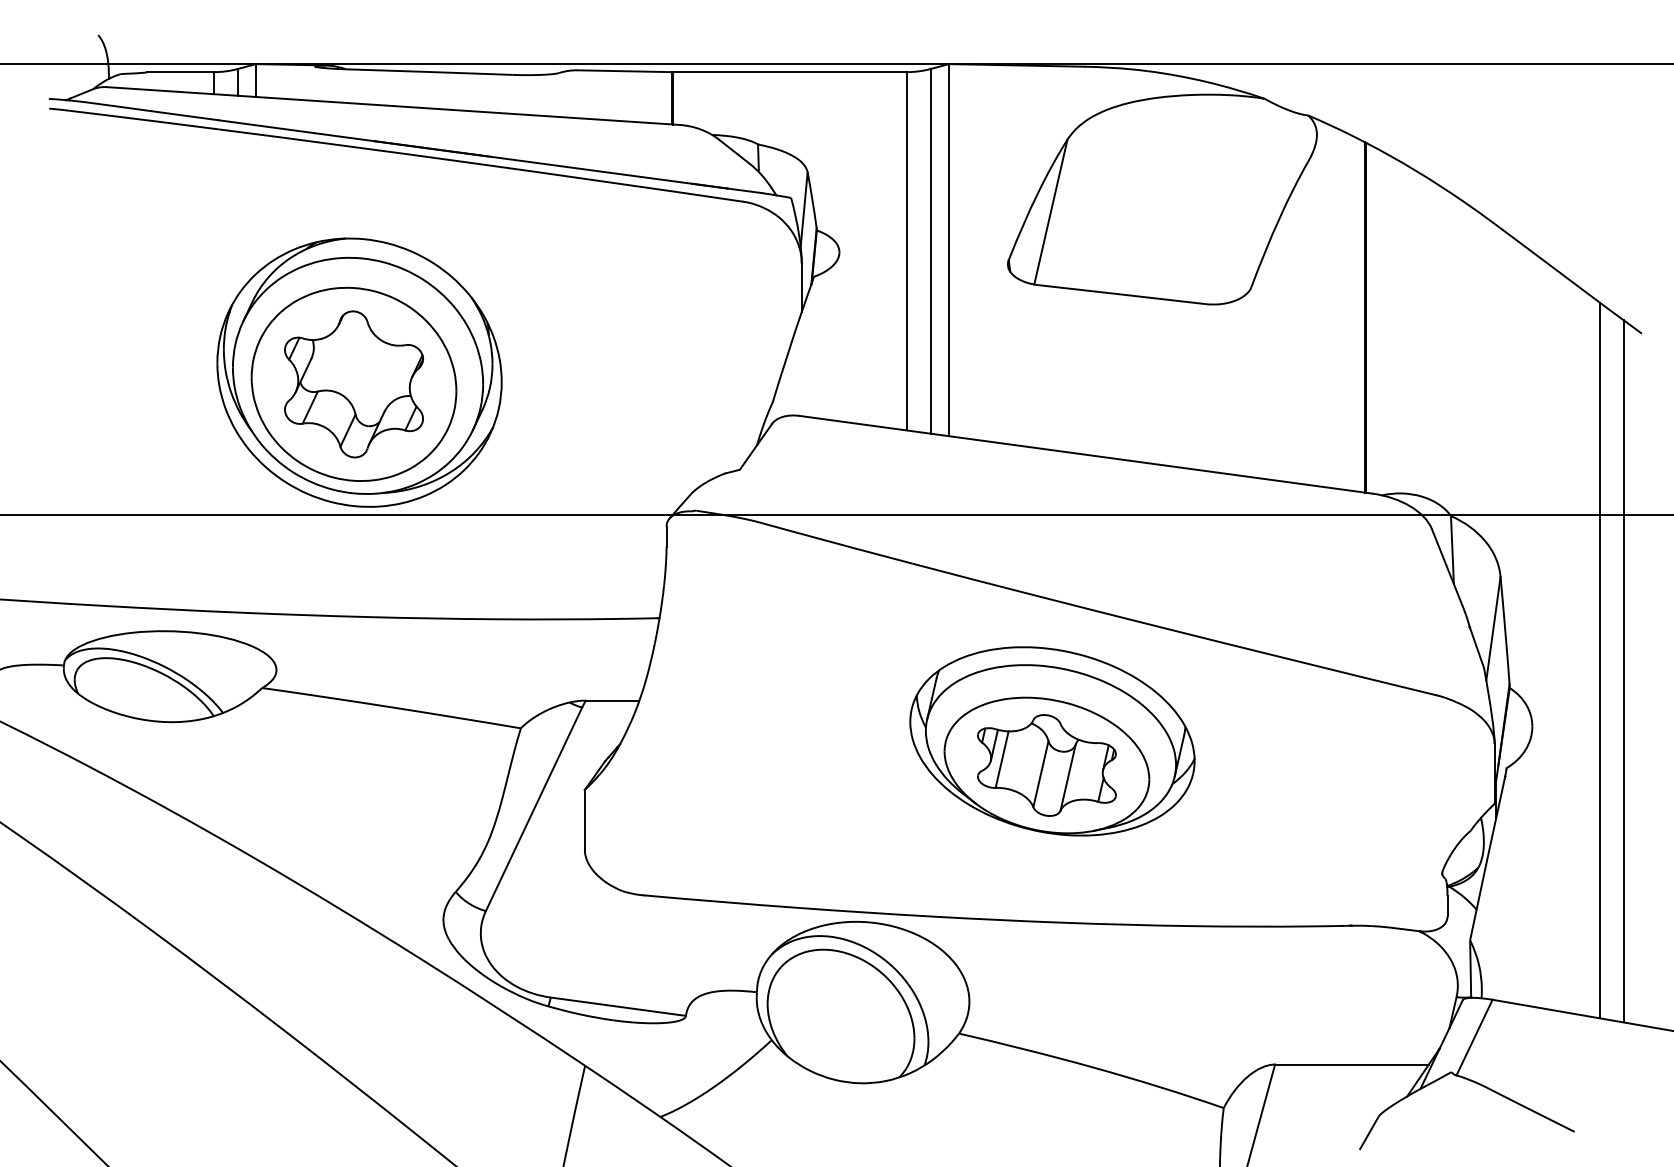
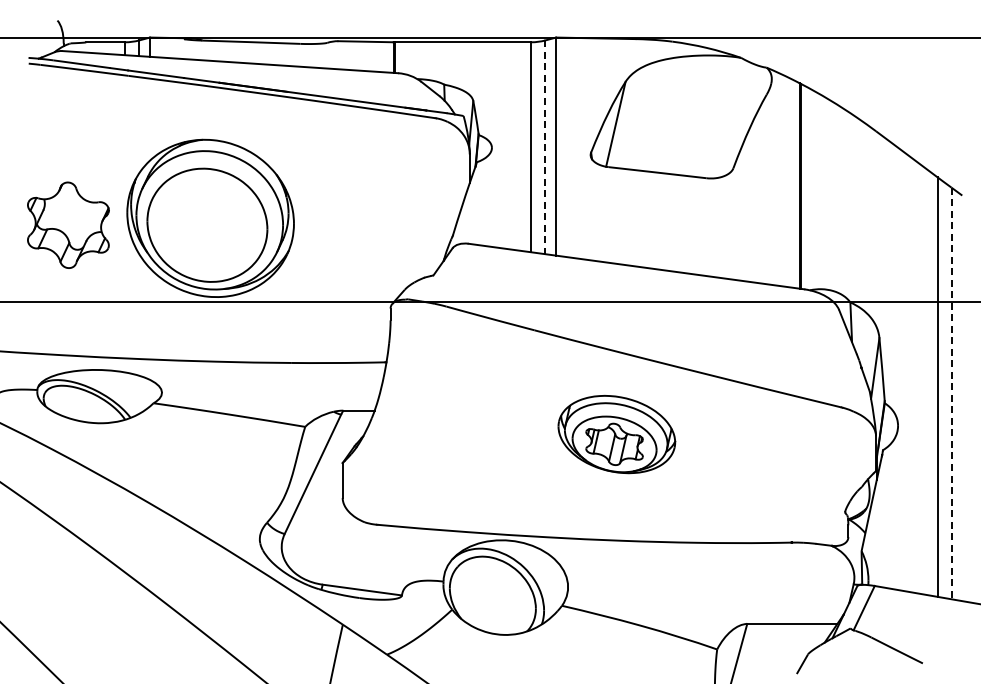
line: (930, 251) -> (545, 147), solid -> dashed
part: (354, 383) -> (68, 224), moved
line: (1623, 671) -> (951, 393), solid -> dashed
part: (1051, 741) -> (616, 434), size x0.7

